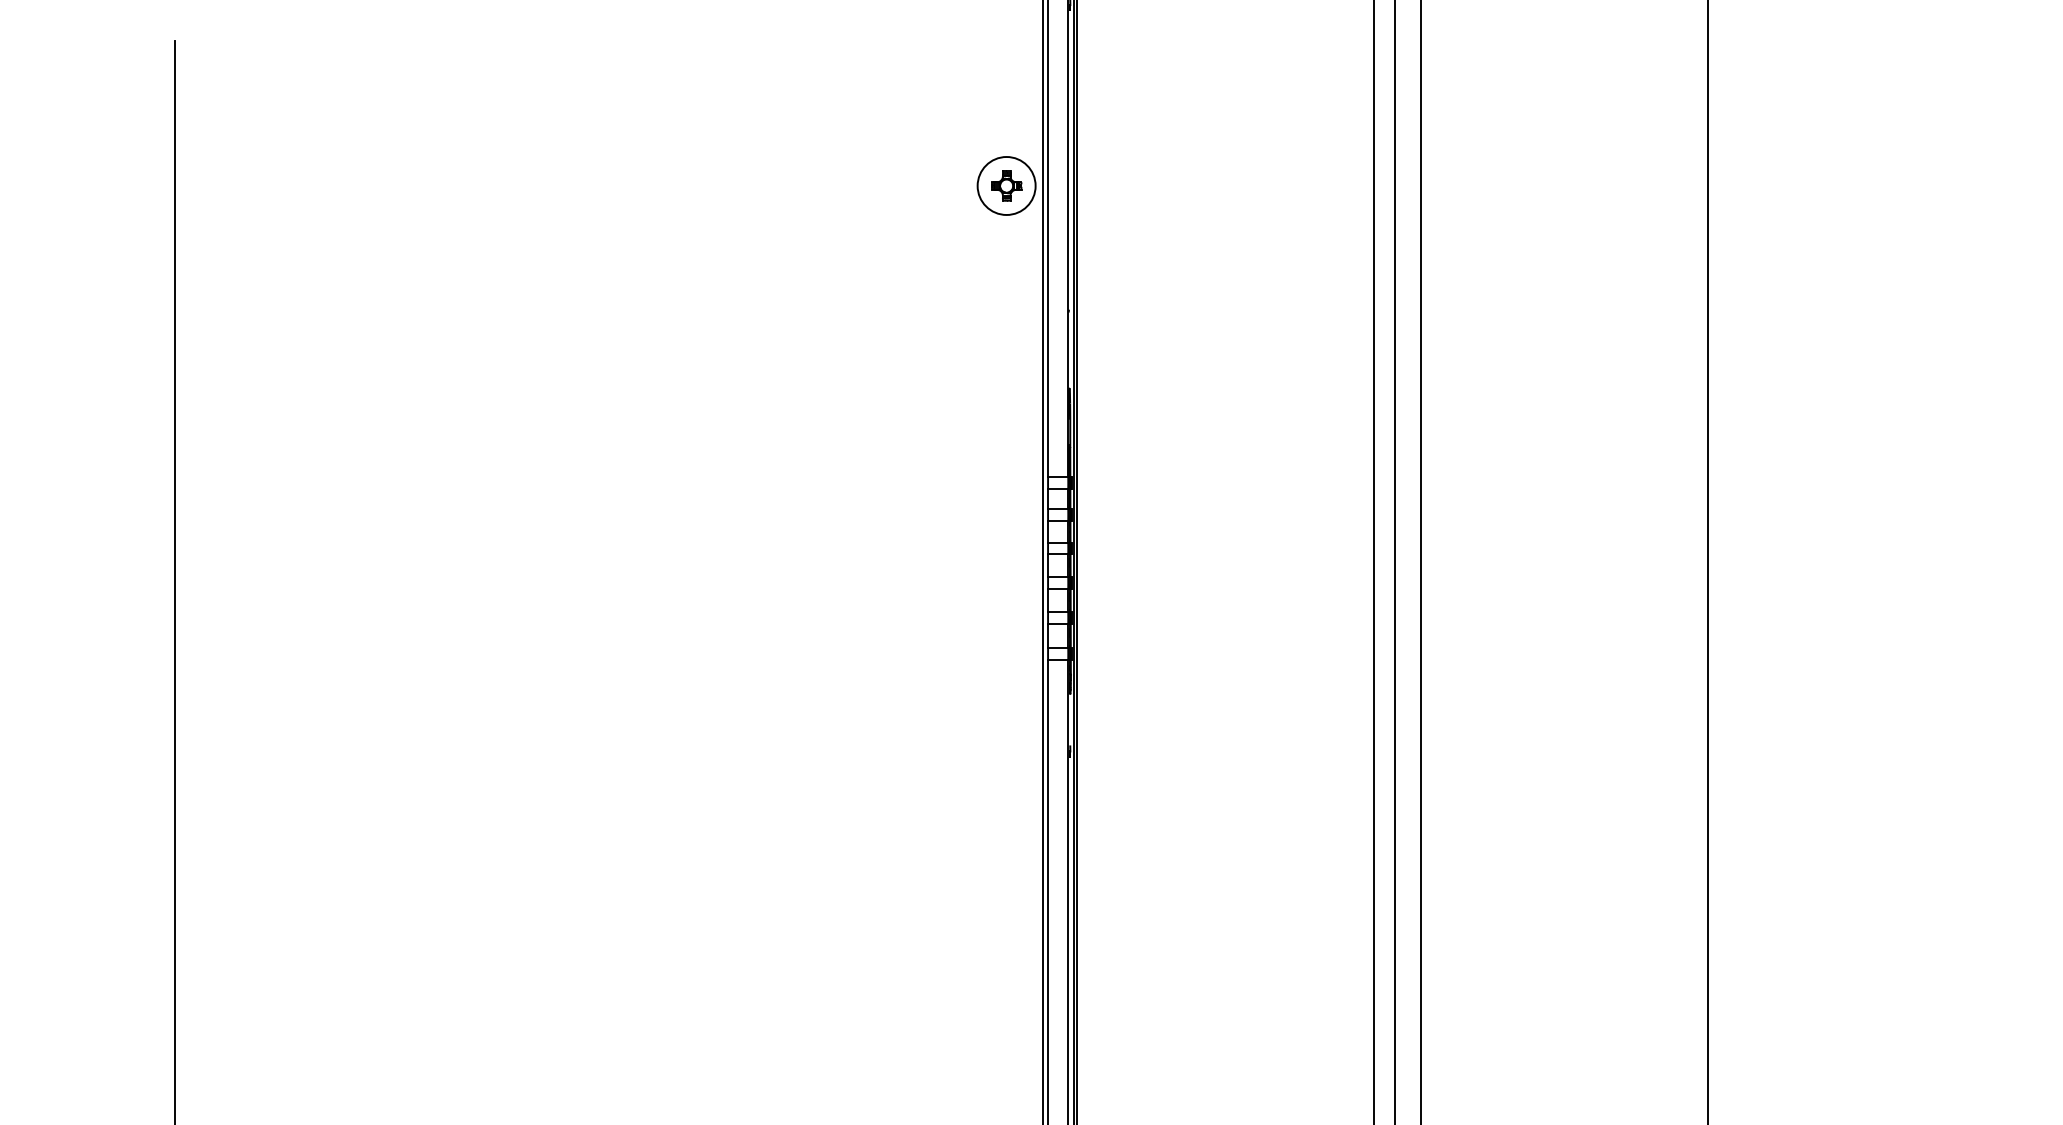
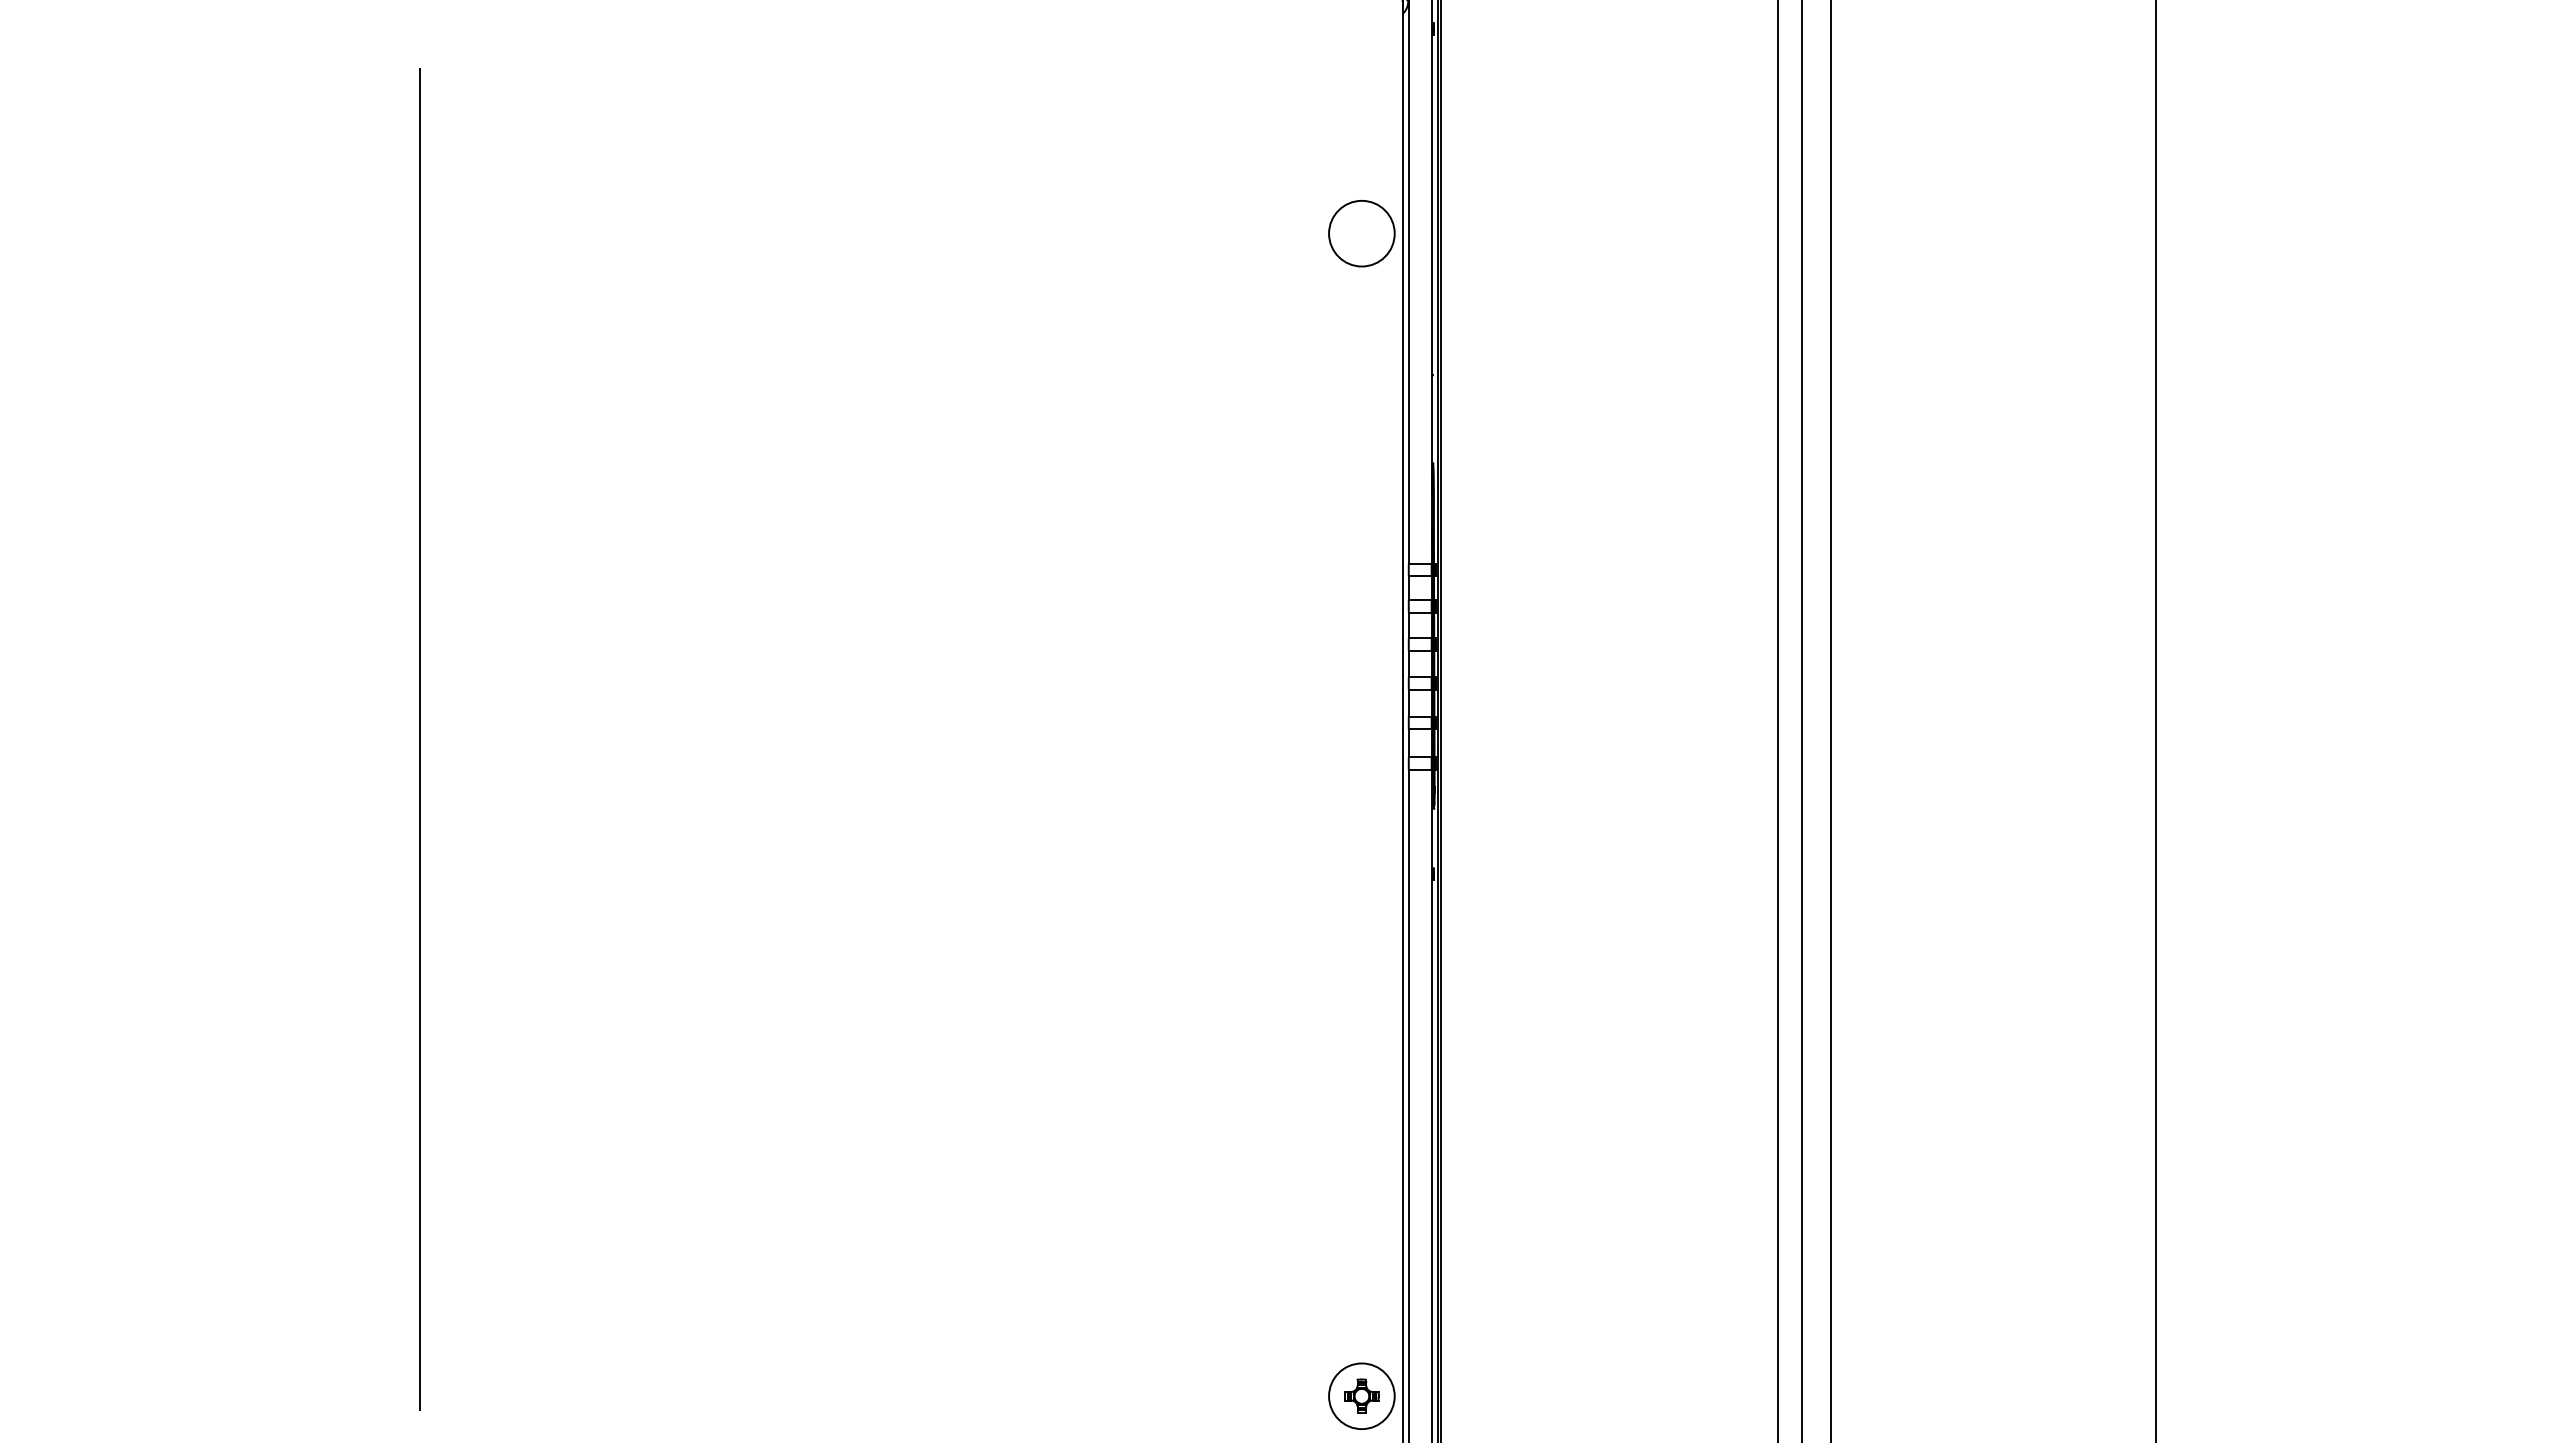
part: (1006, 185) -> (1361, 233), removed

